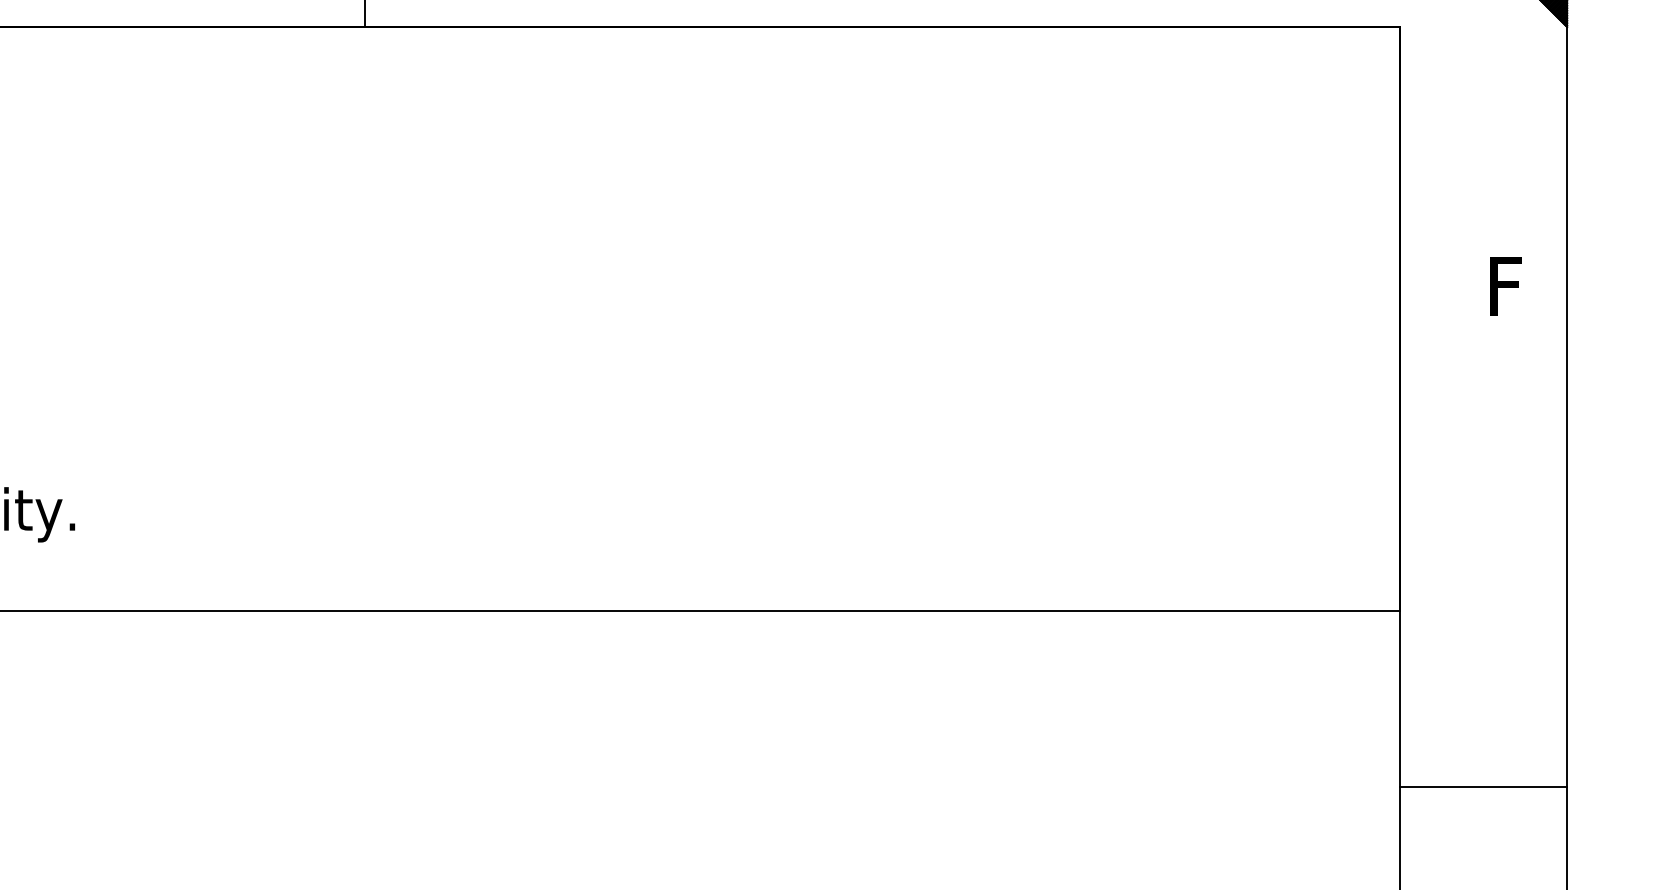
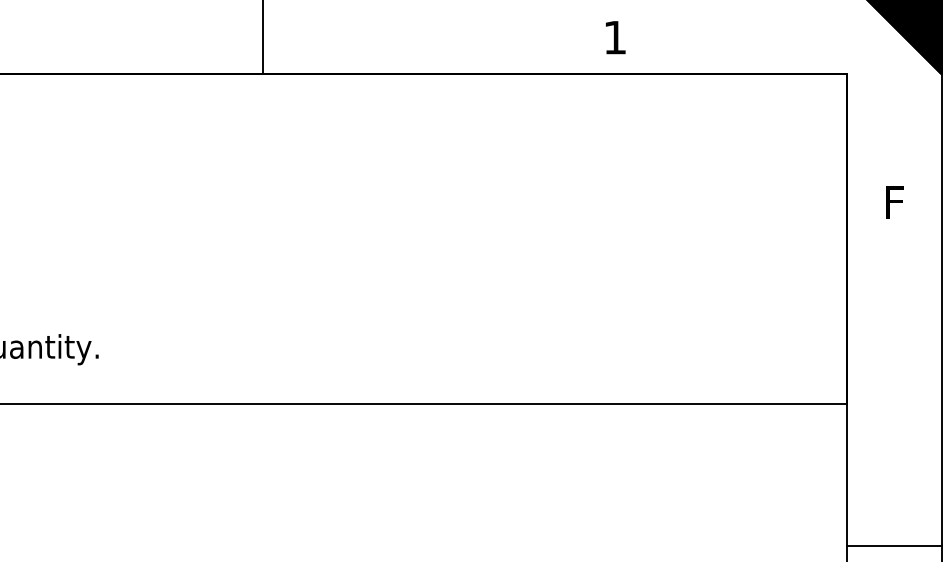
text: (1504, 286) -> (894, 202), moved
line: (1483, 787) -> (894, 545), moved

